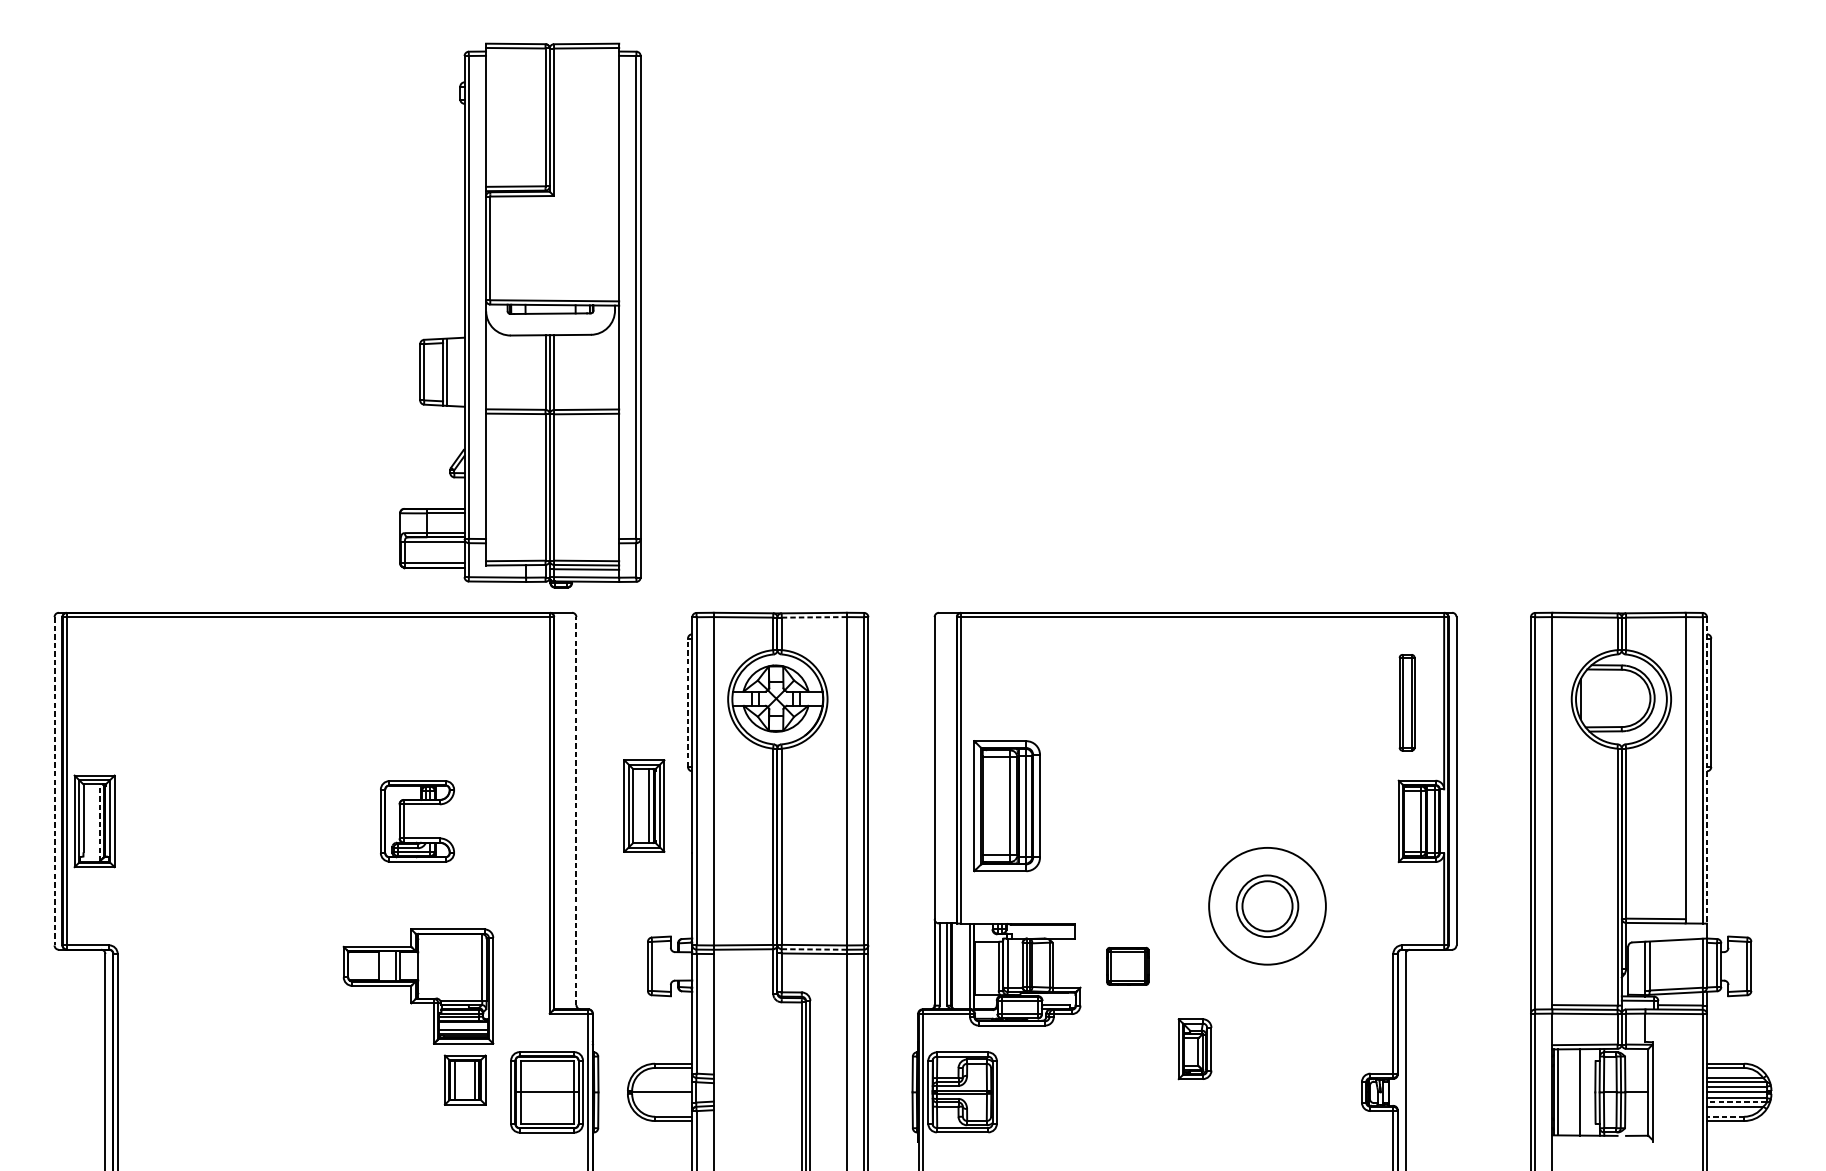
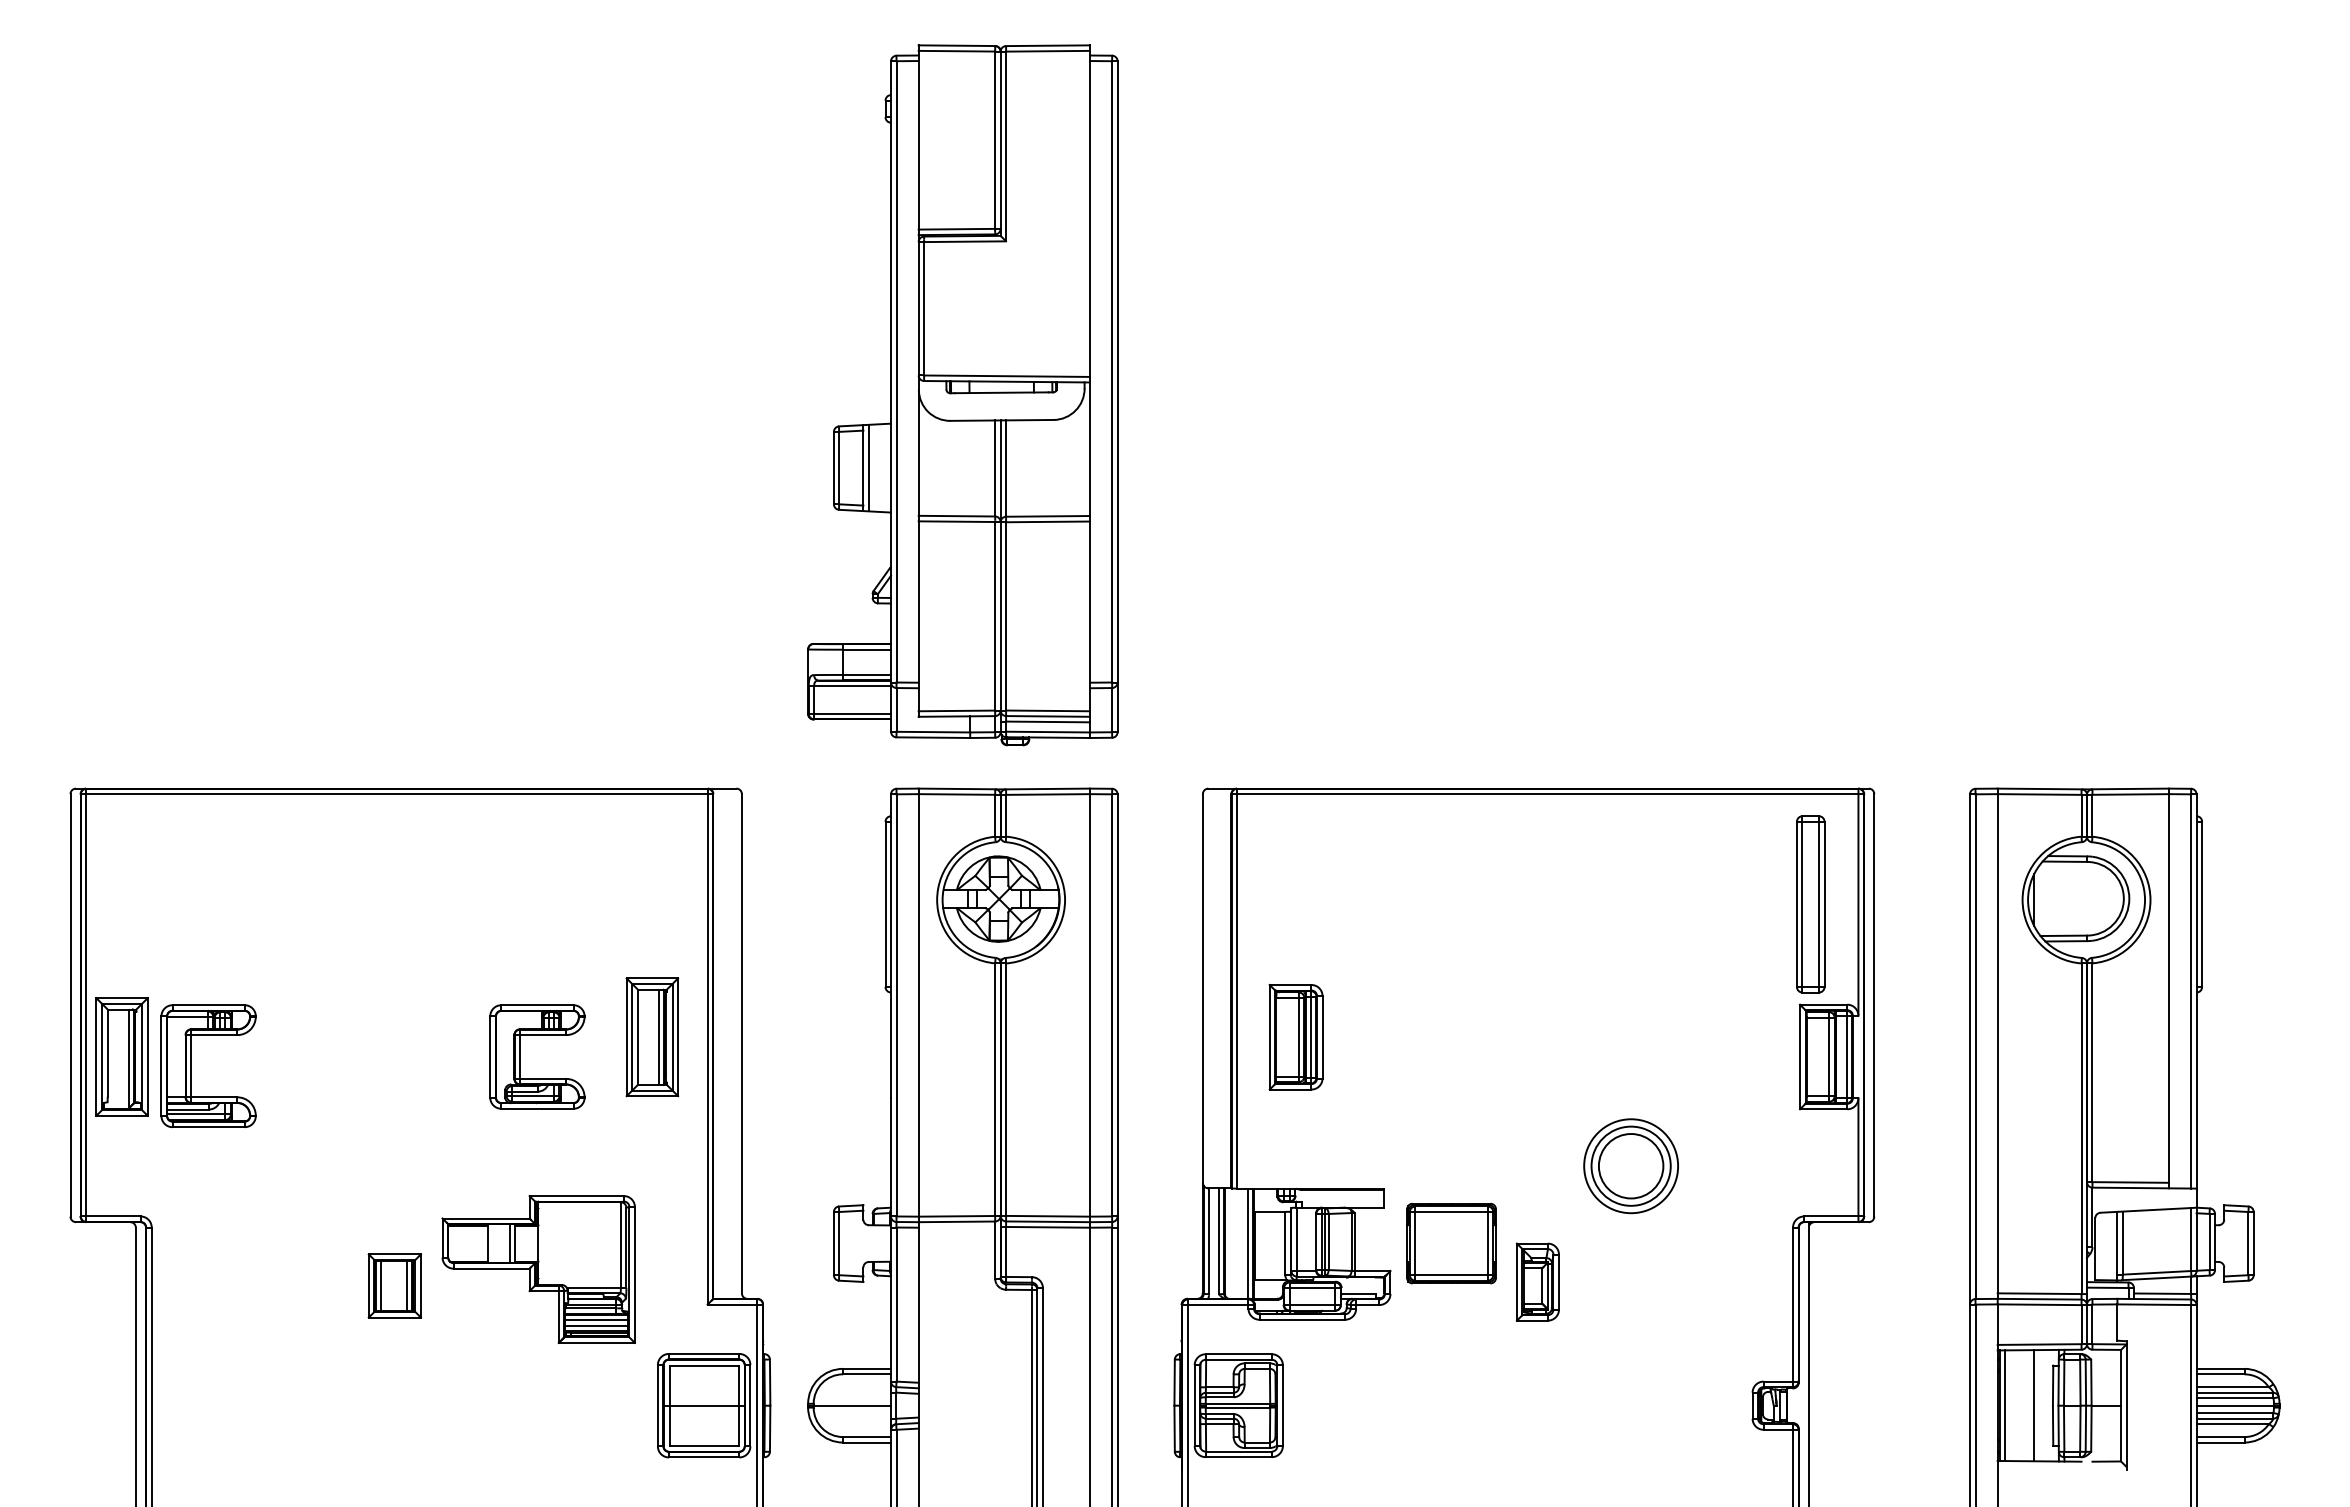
part: (520, 315) -> (962, 395), moved
line: (814, 617) -> (1048, 794), dashed -> solid
line: (688, 702) -> (885, 904), dashed -> solid
part: (1406, 702) -> (1810, 904), size x1.43
line: (1706, 770) -> (2196, 991), dashed -> solid
line: (54, 781) -> (70, 1005), dashed -> solid
part: (1006, 805) -> (1295, 1036), size x0.62
part: (644, 806) -> (652, 1037), moved
line: (576, 810) -> (741, 1043), dashed -> solid
line: (99, 823) -> (128, 1059), dashed -> solid
part: (148, 828) -> (191, 1066), added
circle: (1267, 906) -> (1631, 1166), size x0.62
line: (814, 949) -> (1048, 1221), dashed -> solid
part: (1127, 966) -> (1451, 1243), size x1.67
line: (463, 1026) -> (596, 1320), added
part: (1194, 1048) -> (1537, 1281), moved
part: (464, 1079) -> (394, 1285), moved
line: (1736, 1102) -> (2234, 1418), dashed -> solid
line: (1725, 1117) -> (2220, 1437), dashed -> solid

